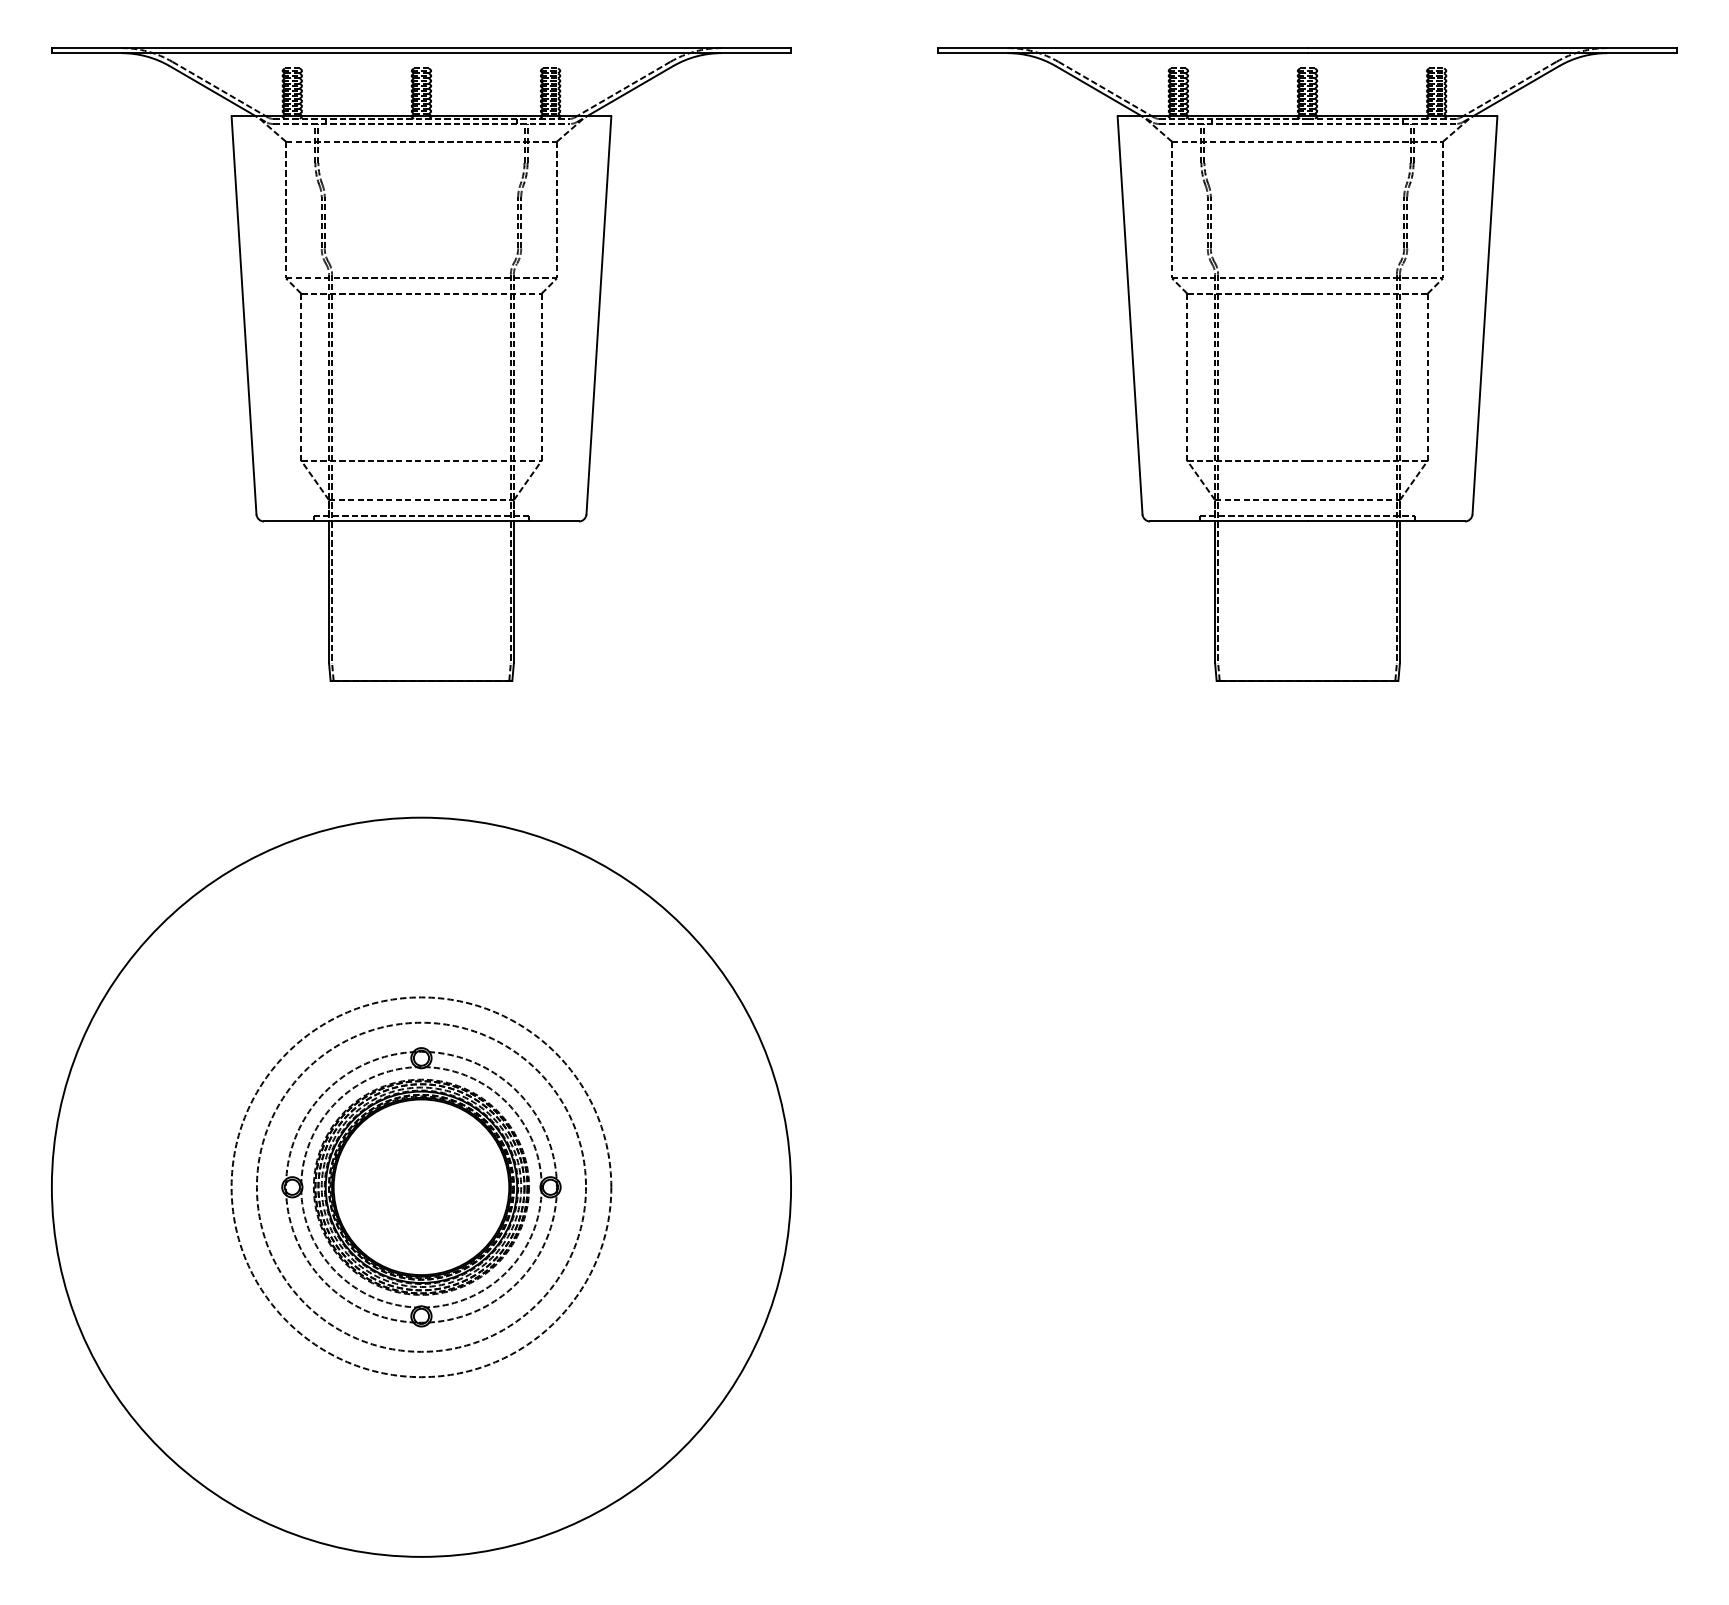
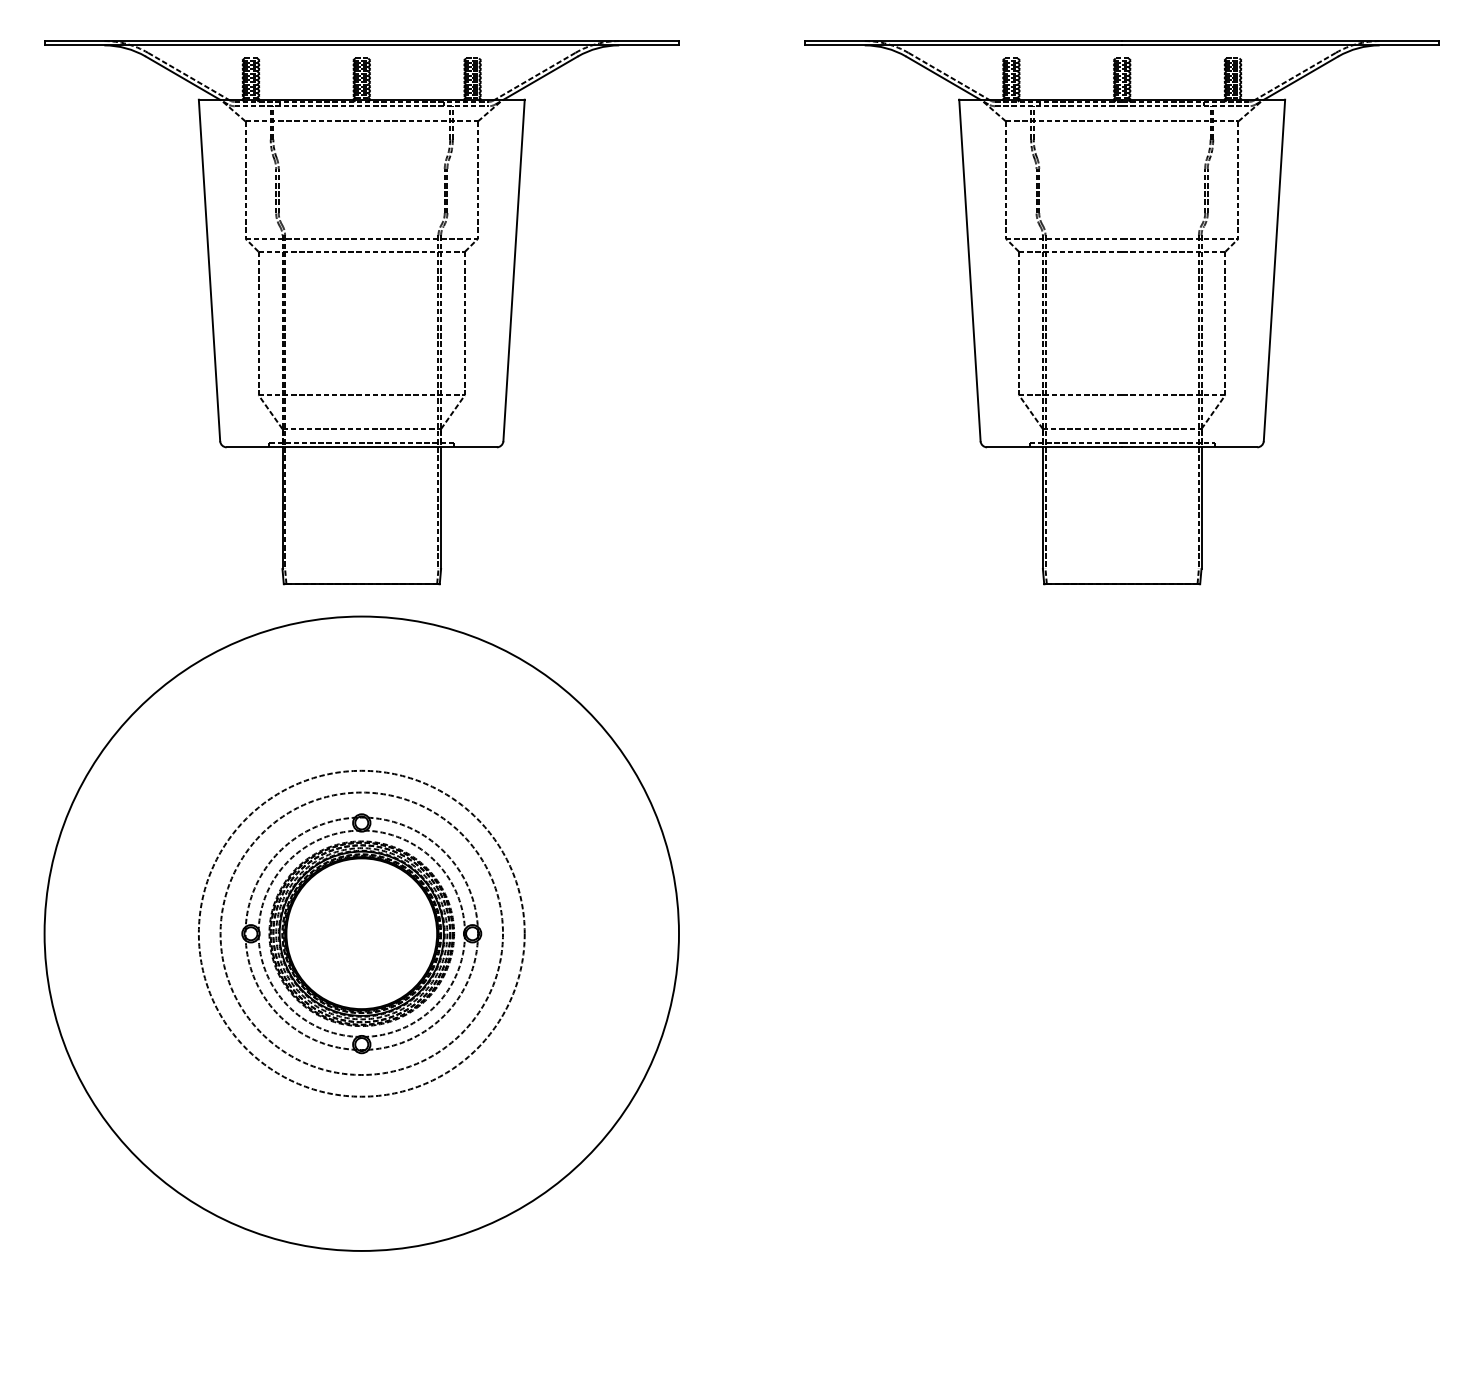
part: (421, 1186) -> (361, 933), moved

